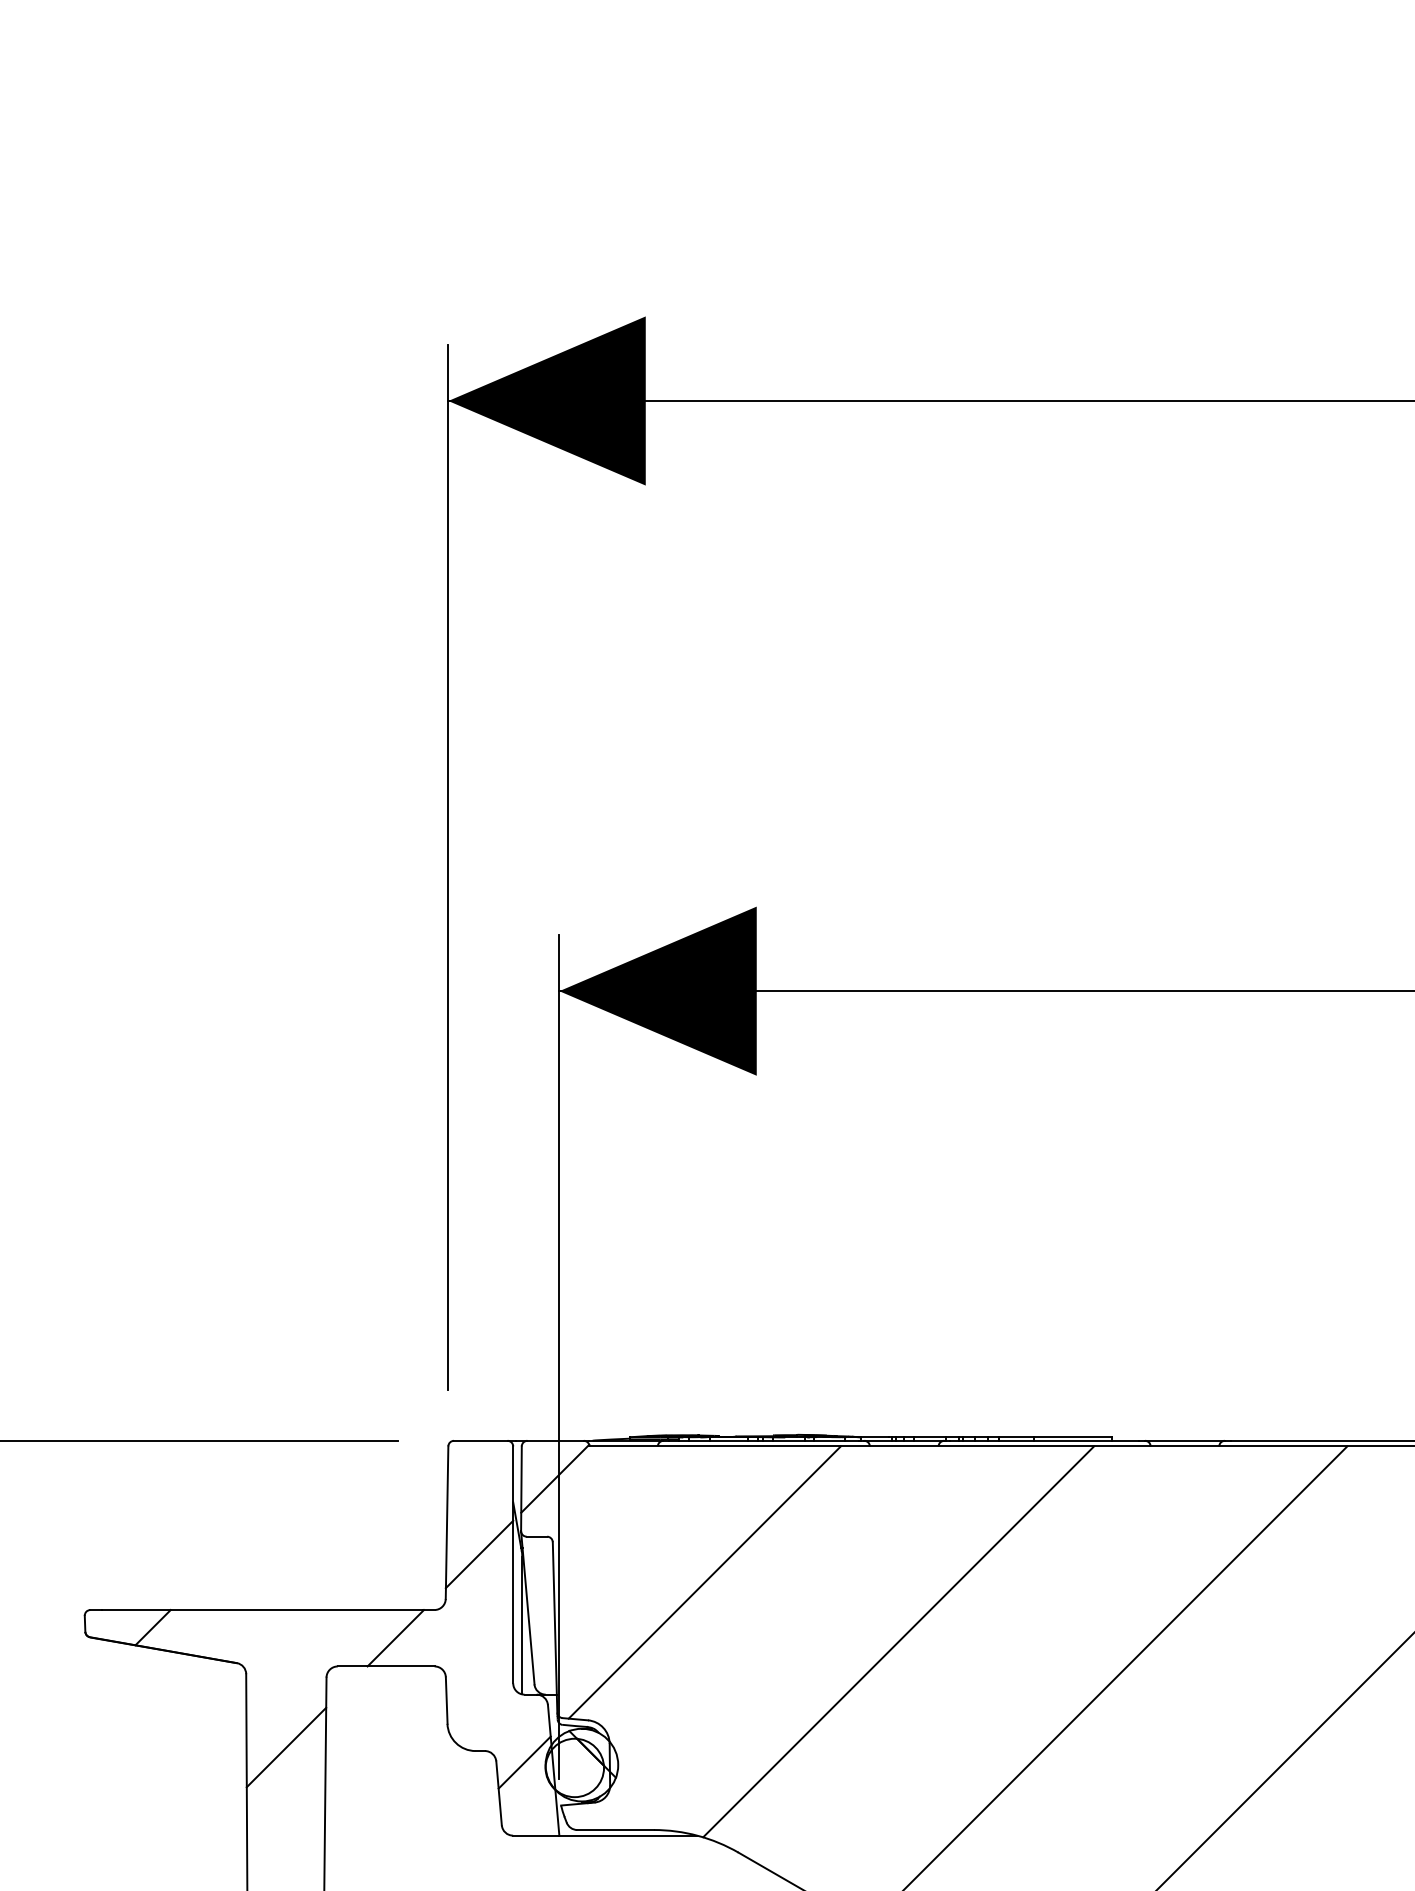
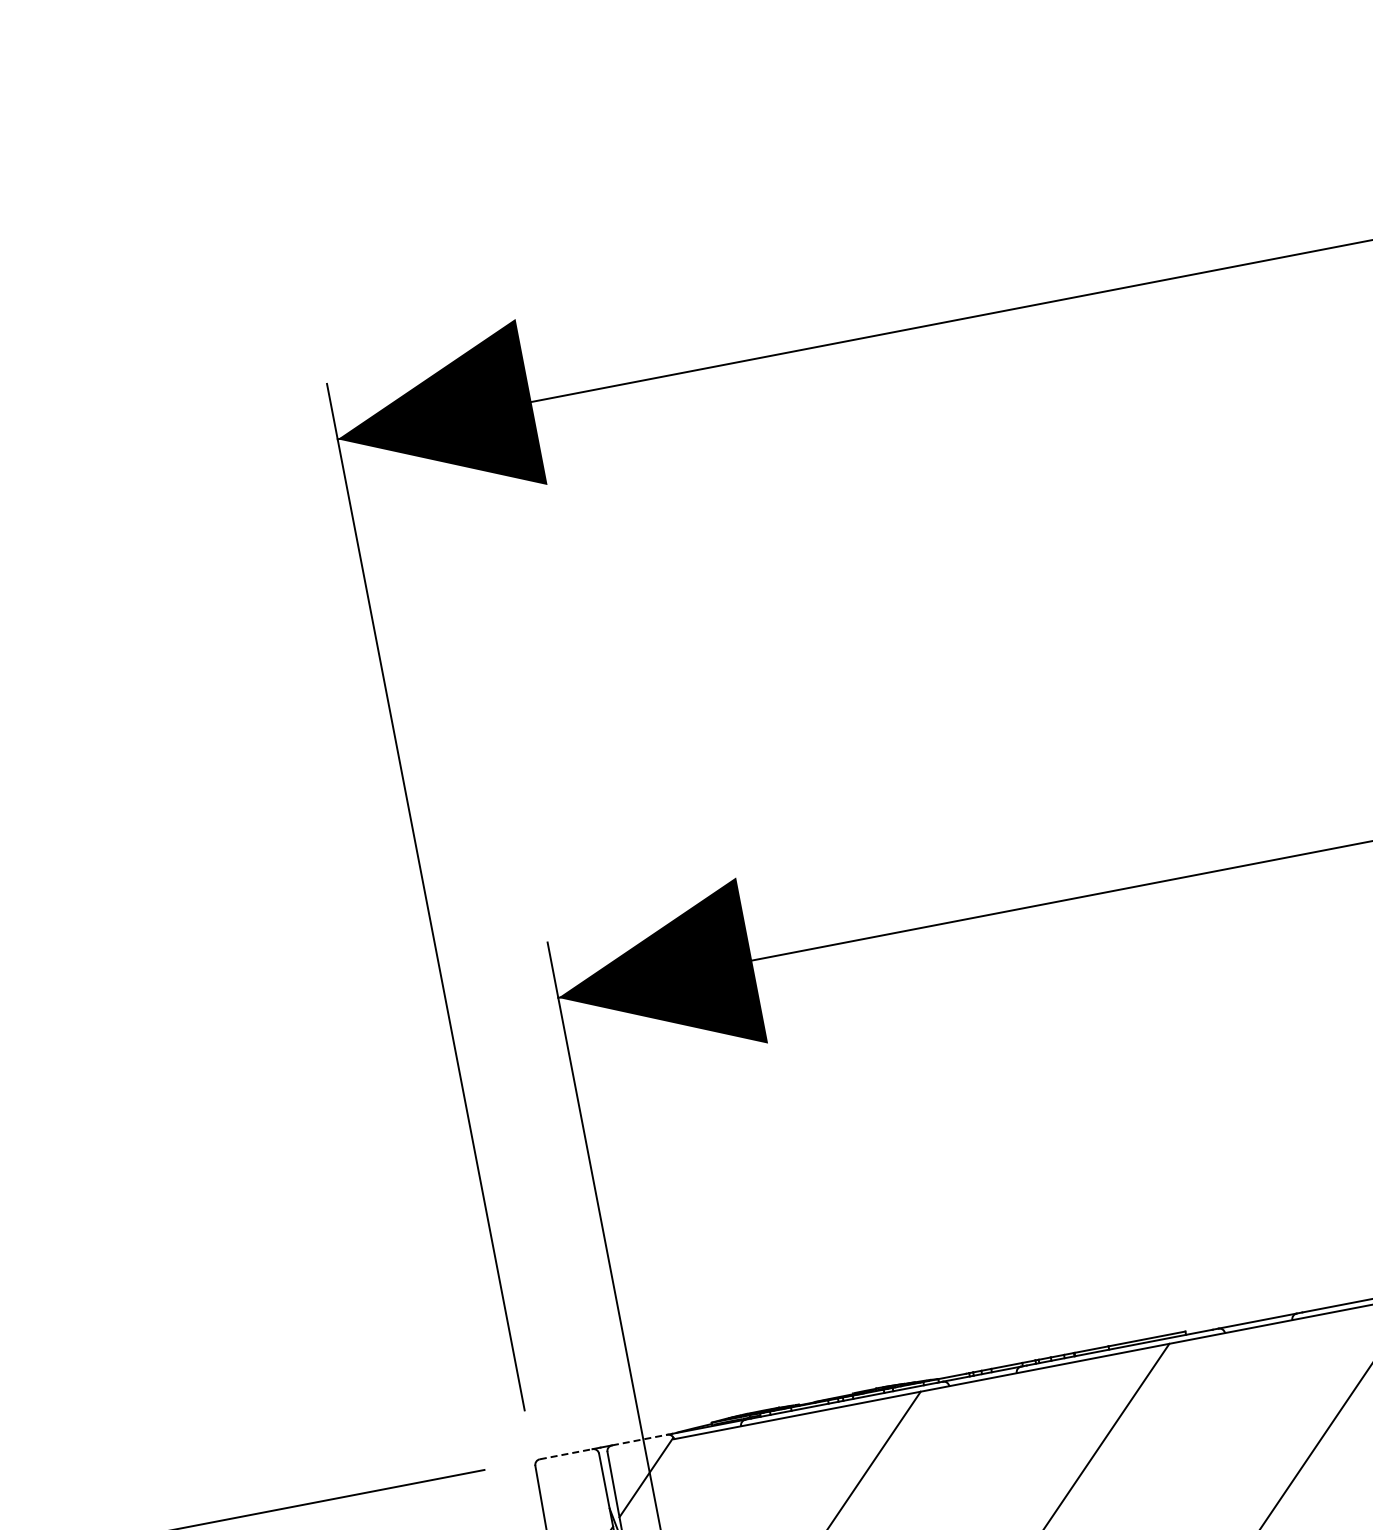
line: (480, 1440) -> (565, 1453), solid -> dashed
line: (556, 1440) -> (640, 1439), solid -> dashed

